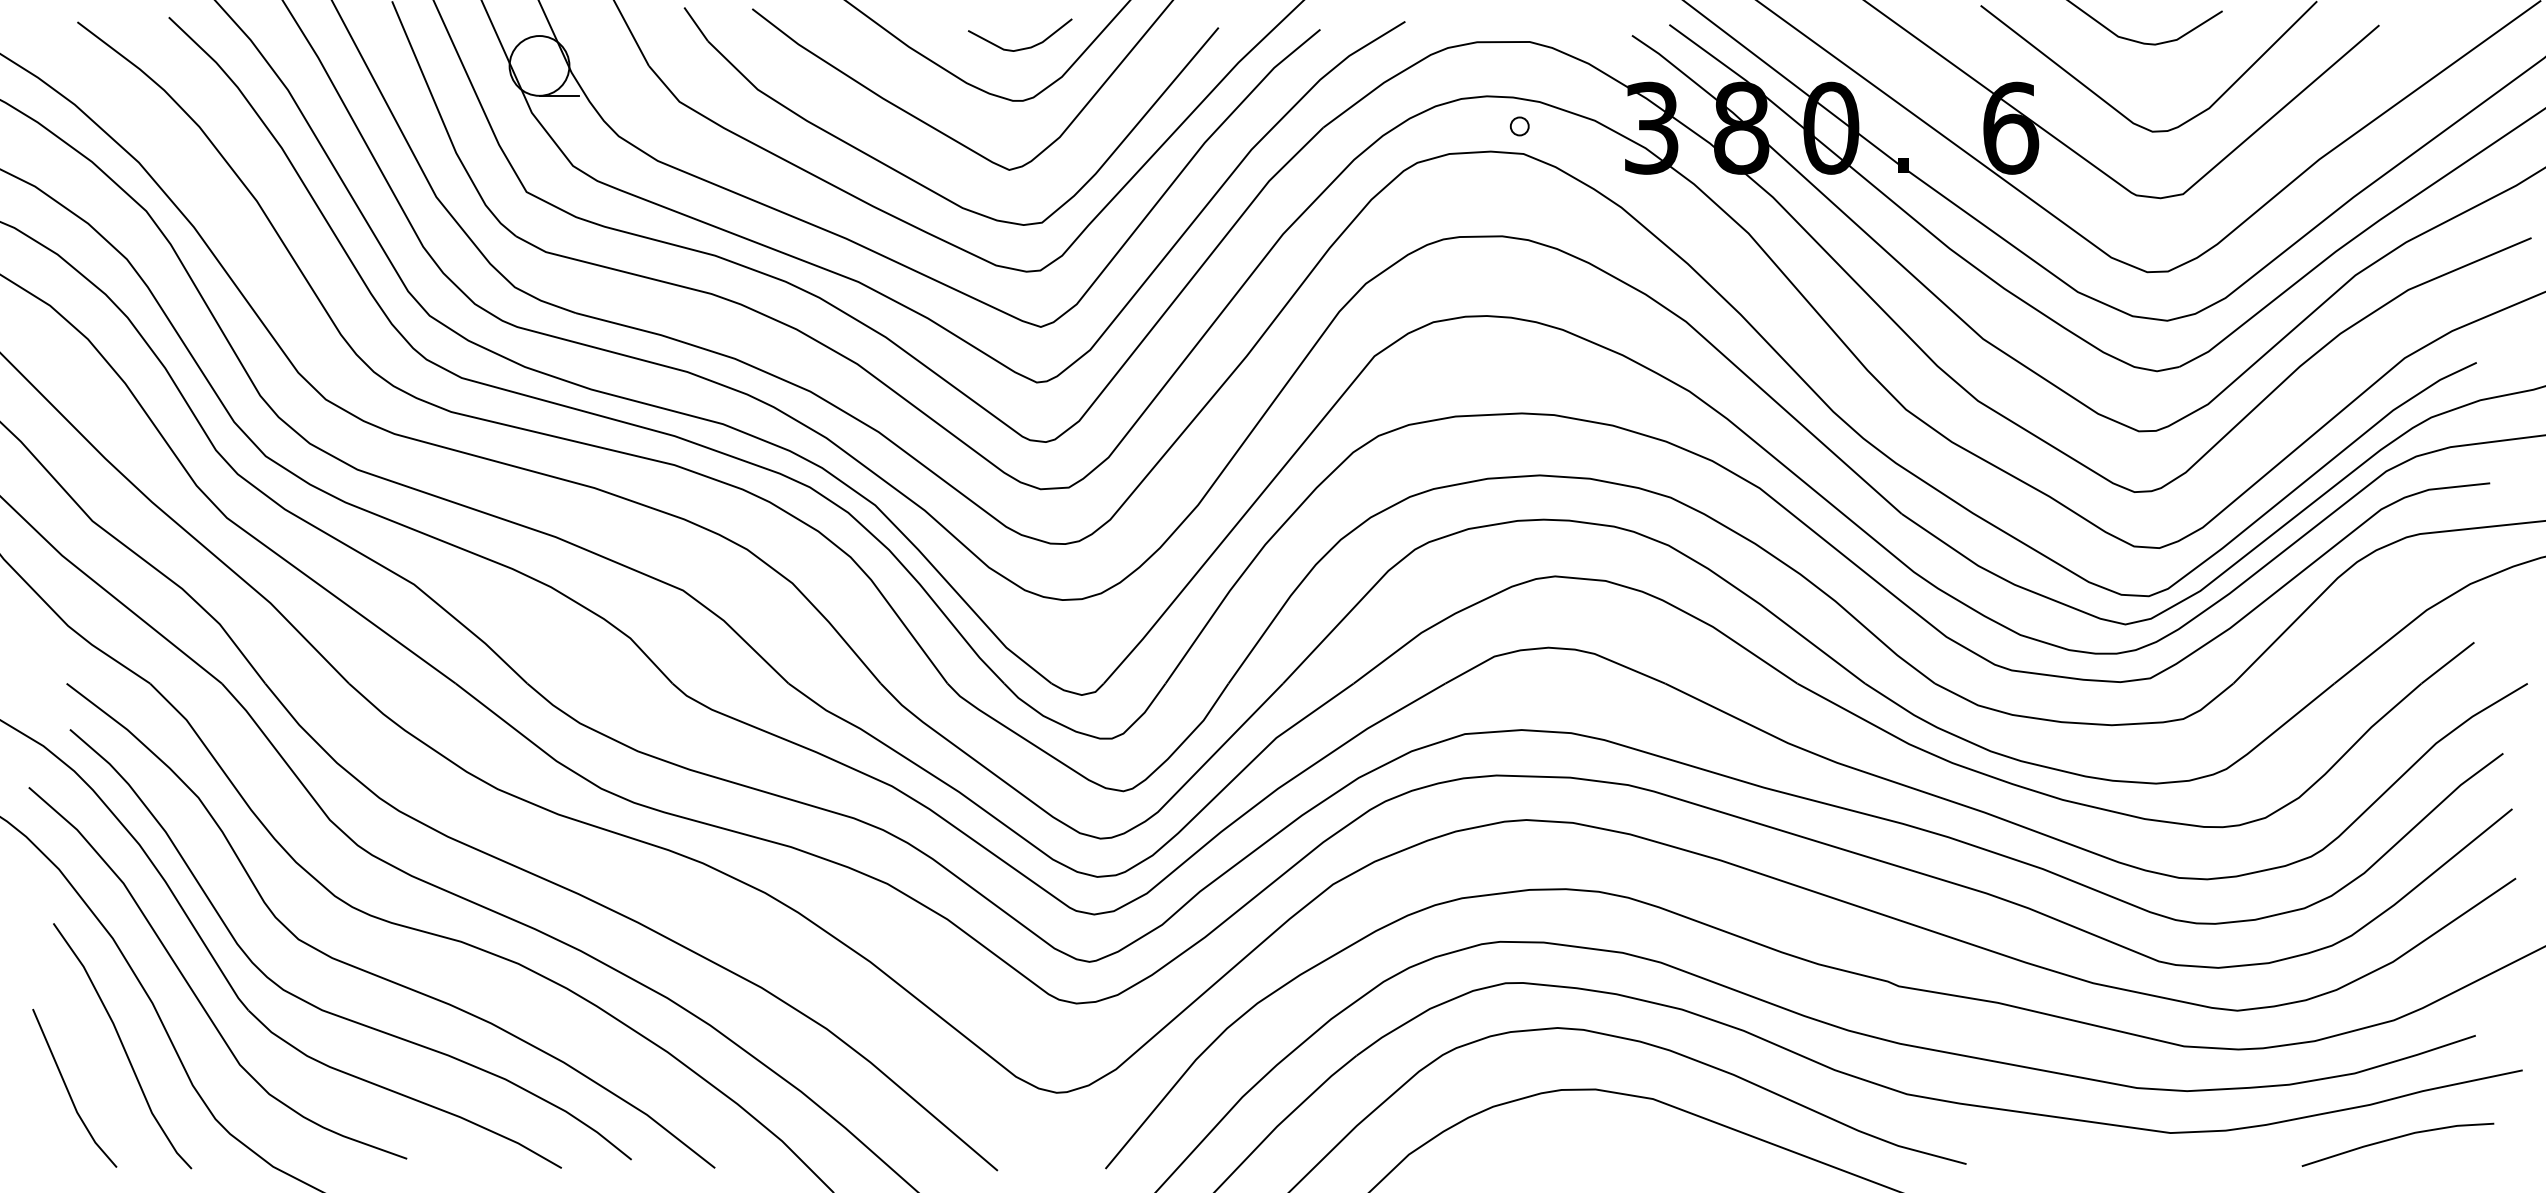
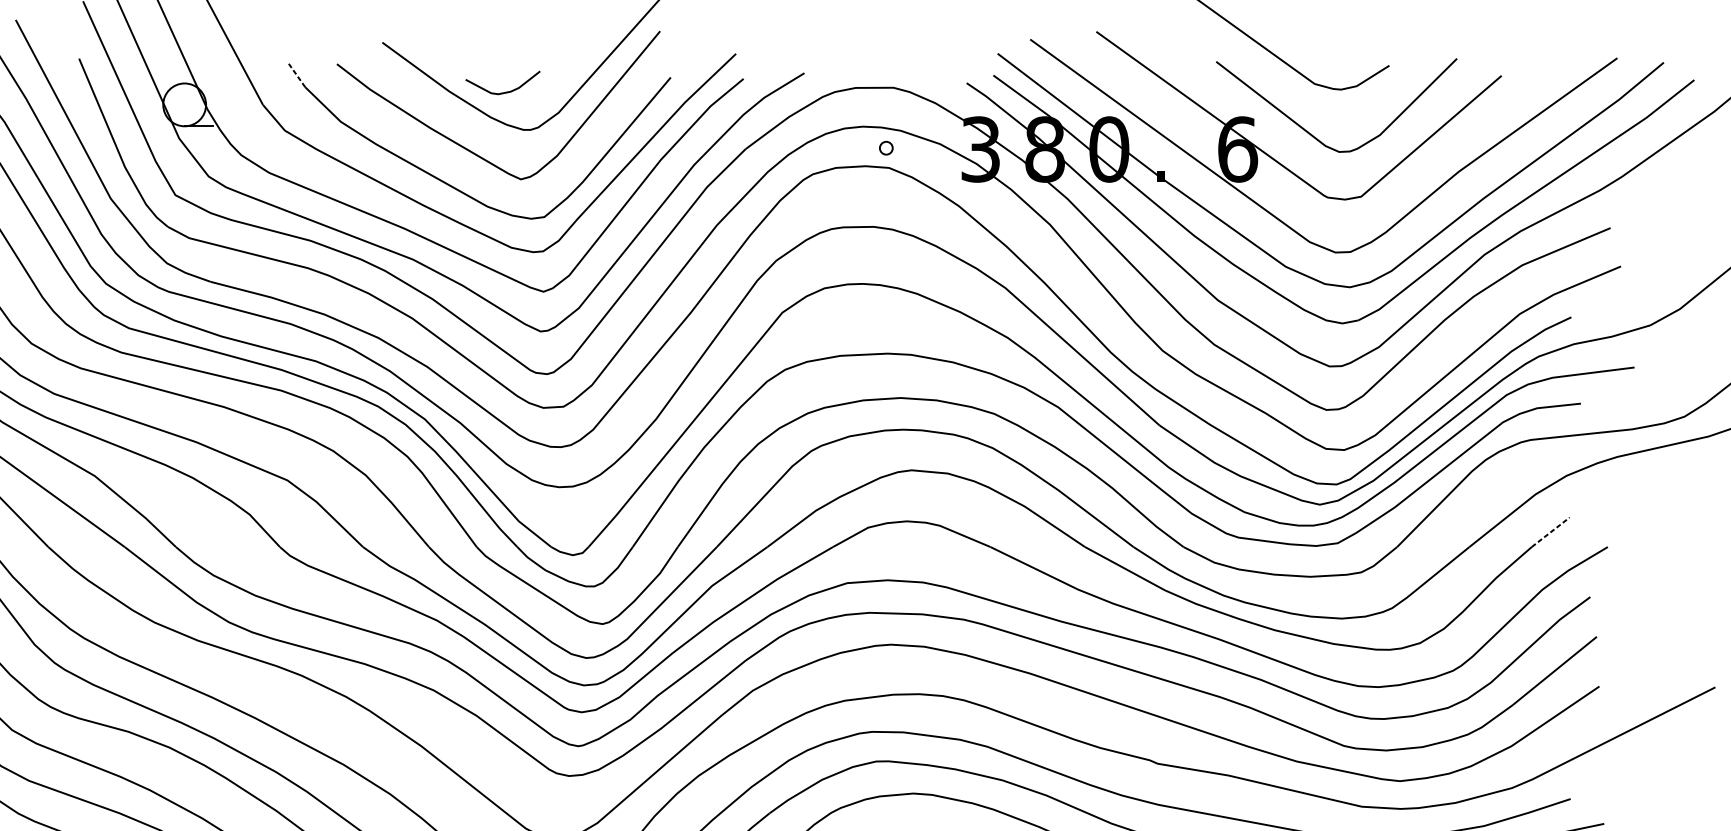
line: (696, 24) -> (297, 75), solid -> dashed
curve: (1024, 47) -> (506, 91), moved
line: (2447, 663) -> (1550, 532), solid -> dashed

